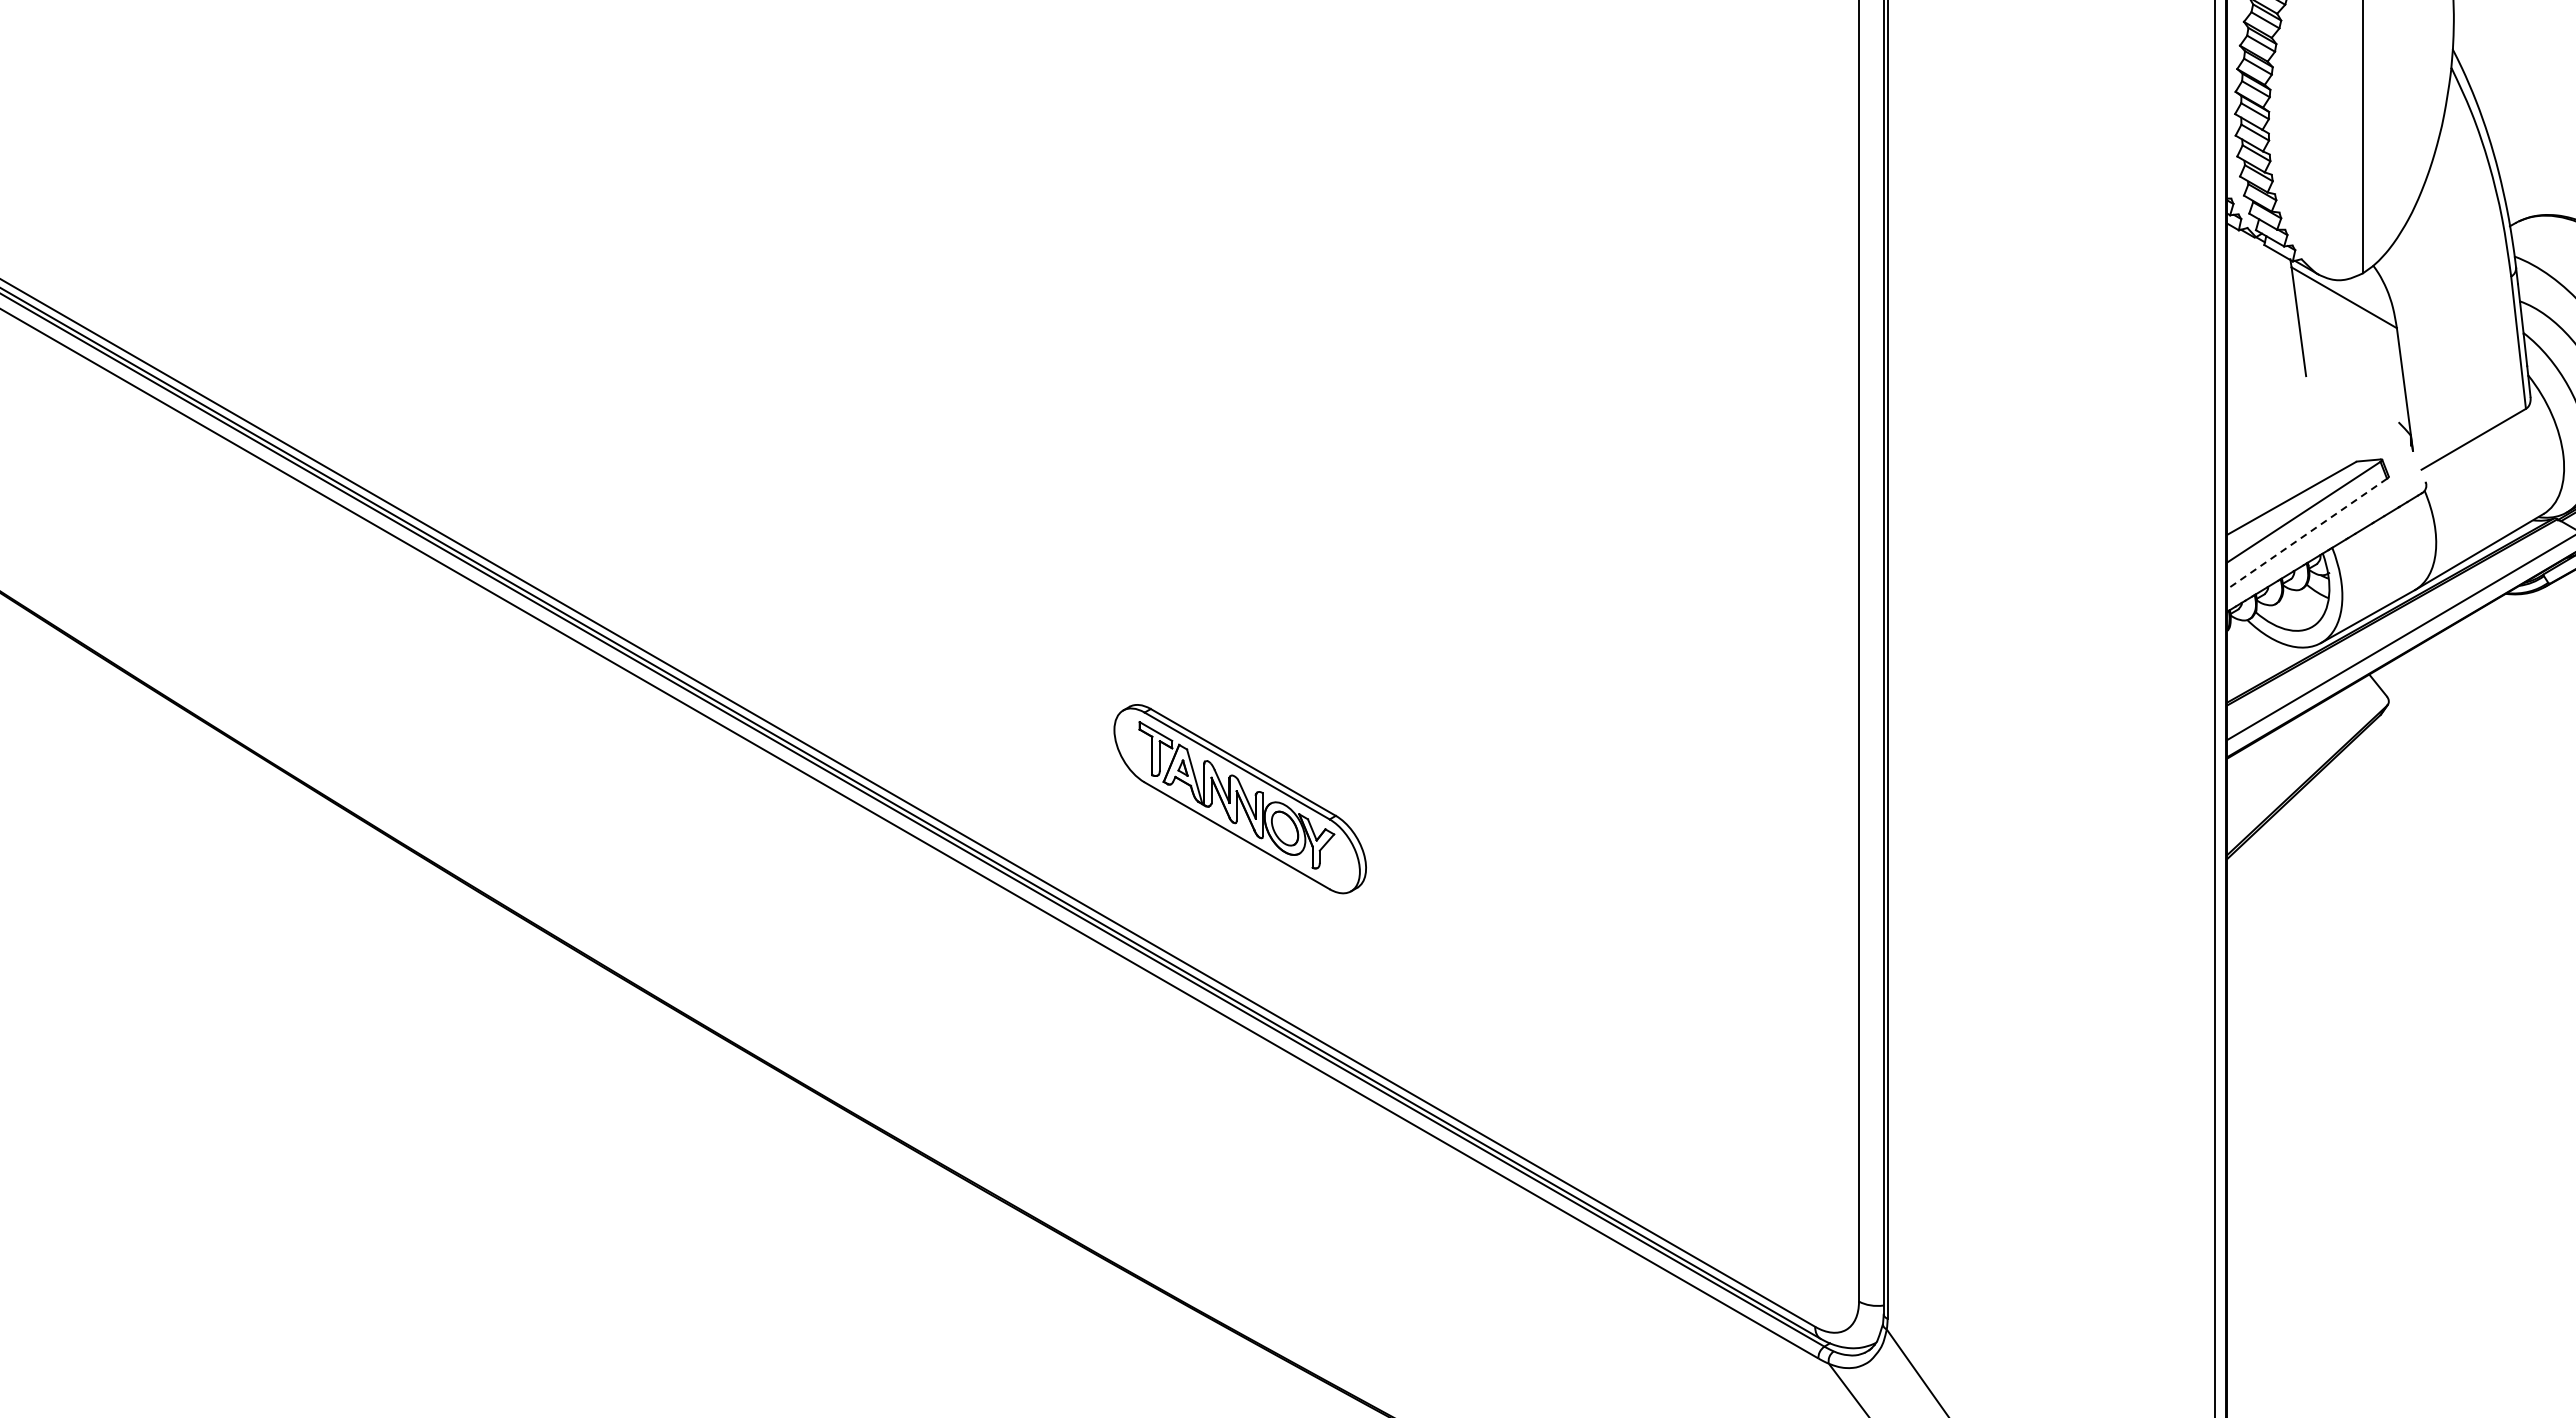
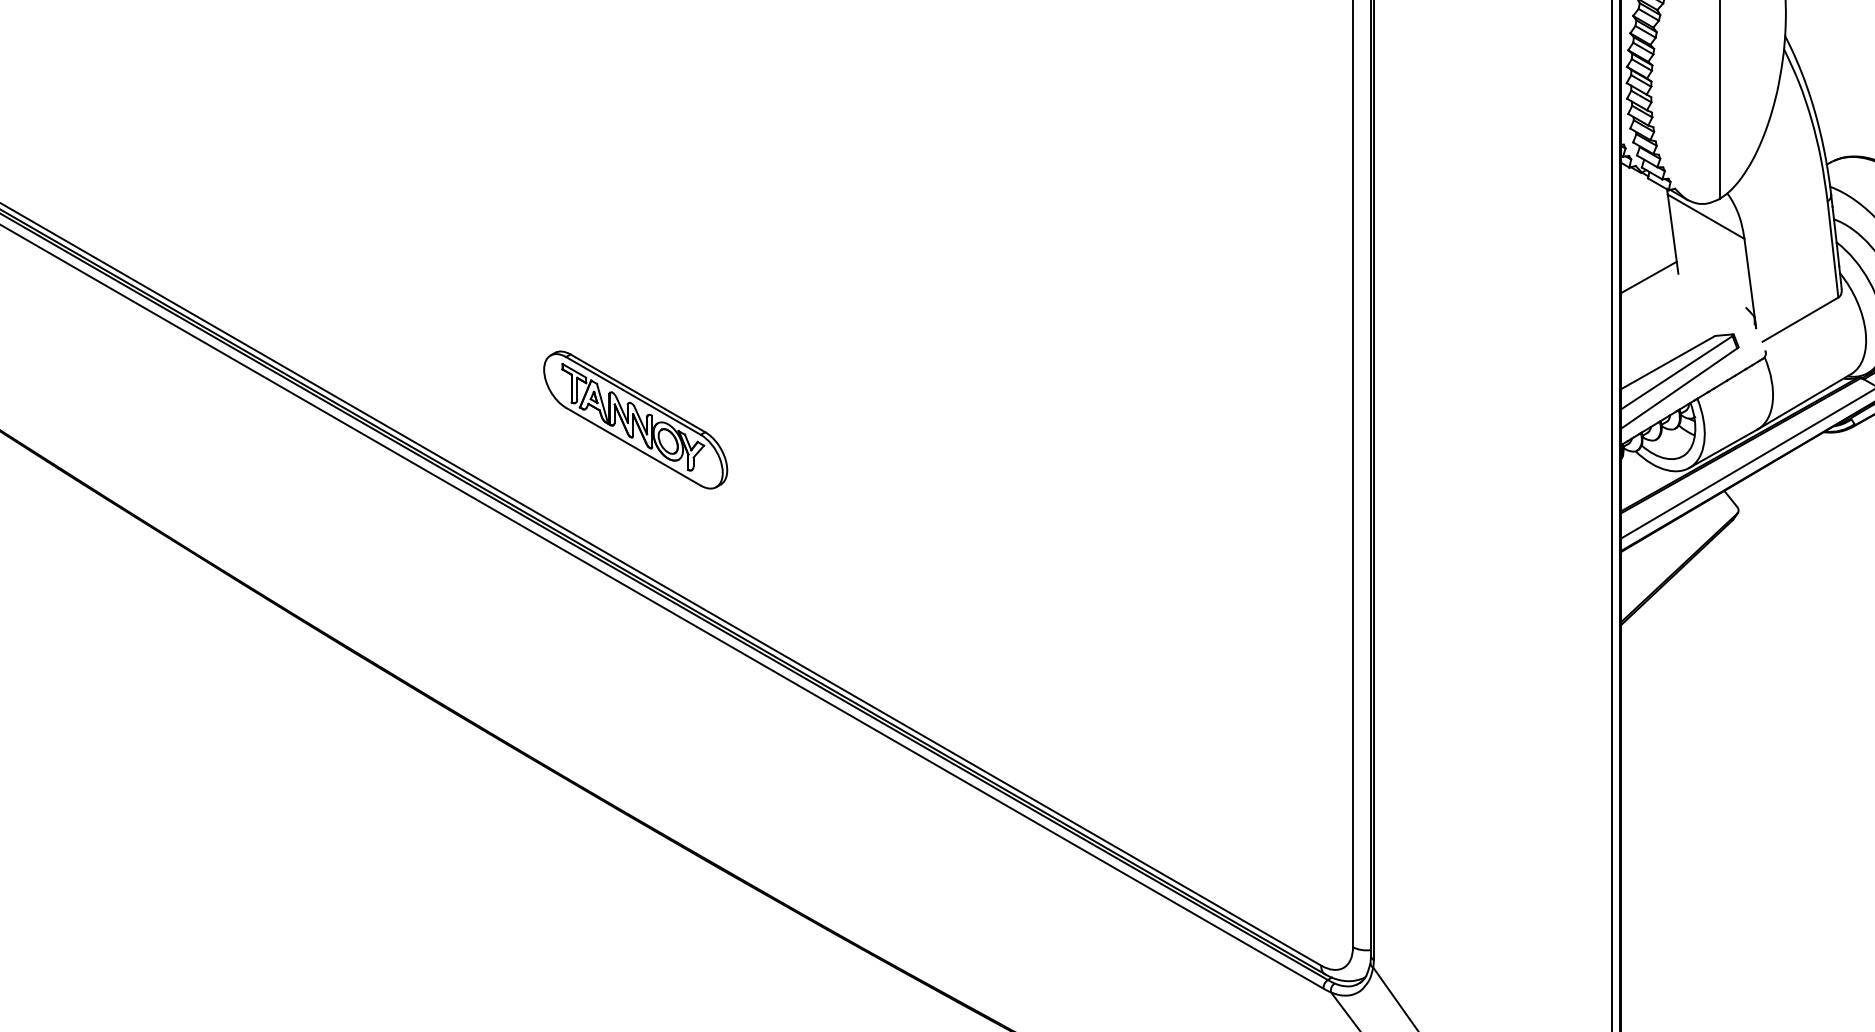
line: (2265, 380) -> (1648, 276), added
line: (2306, 534) -> (1678, 389), dashed -> solid
part: (1239, 799) -> (635, 420), moved

